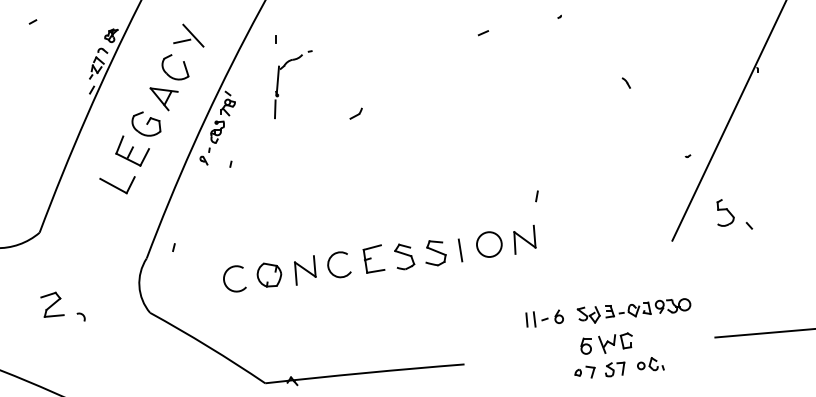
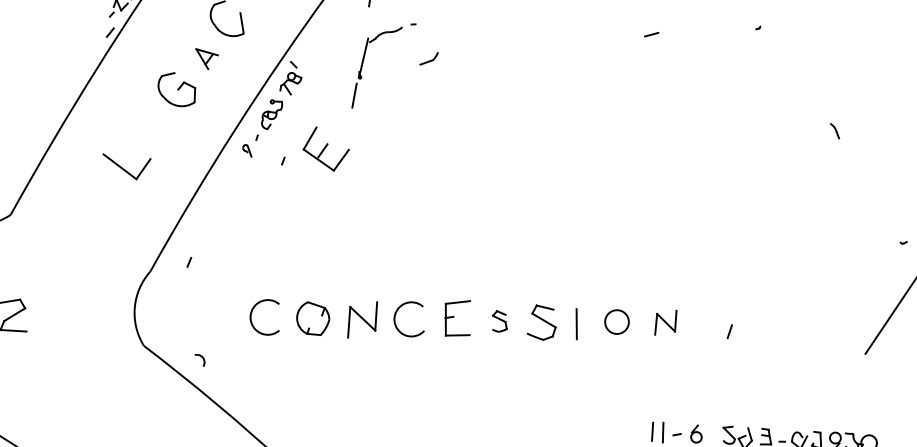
part: (163, 99) -> (205, 59), size x0.6
part: (355, 113) -> (428, 58), moved
part: (132, 150) -> (326, 148), moved
line: (536, 196) -> (729, 331), moved
part: (524, 239) -> (665, 322), size x0.7
circle: (489, 244) -> (617, 322), size x0.7
part: (404, 256) -> (499, 321), size x0.6
arc: (81, 315) -> (200, 358), moved

